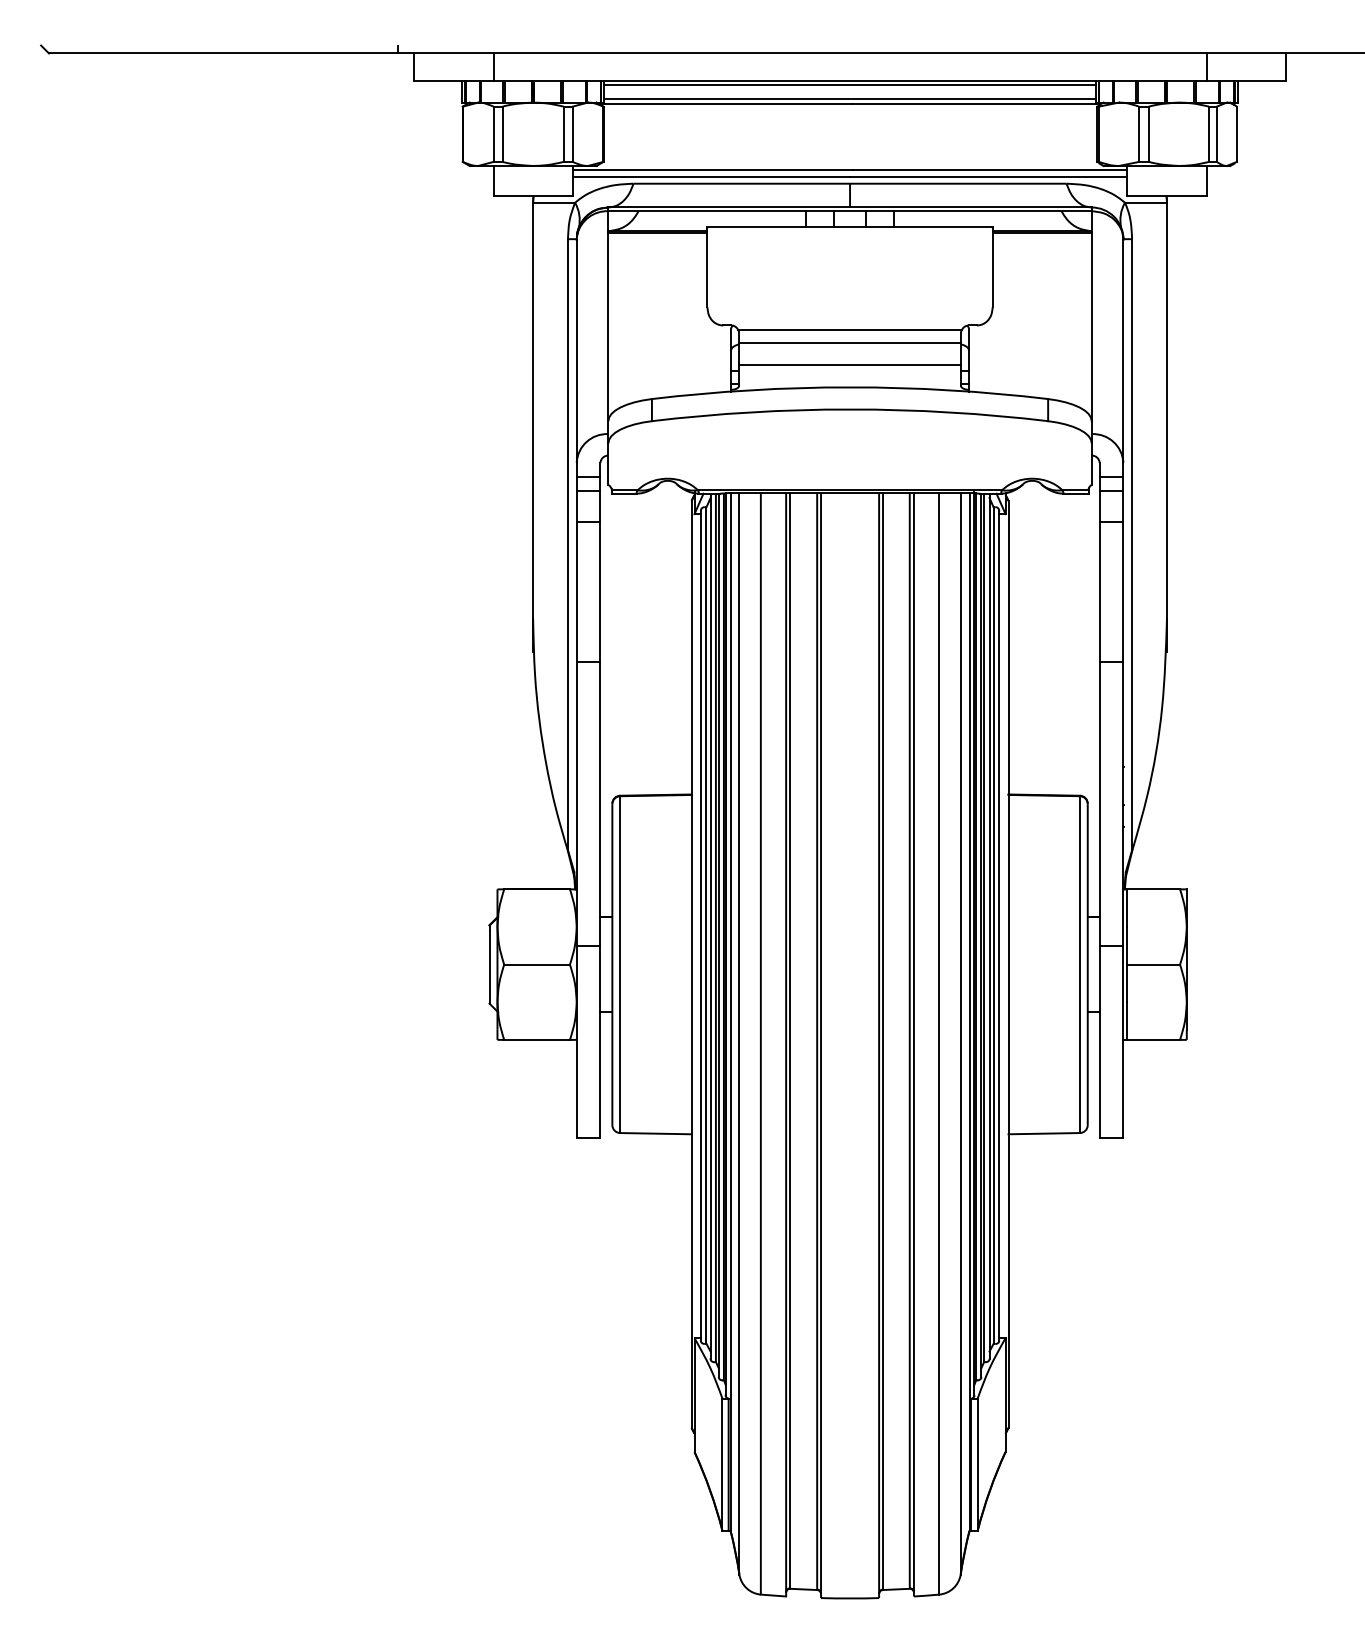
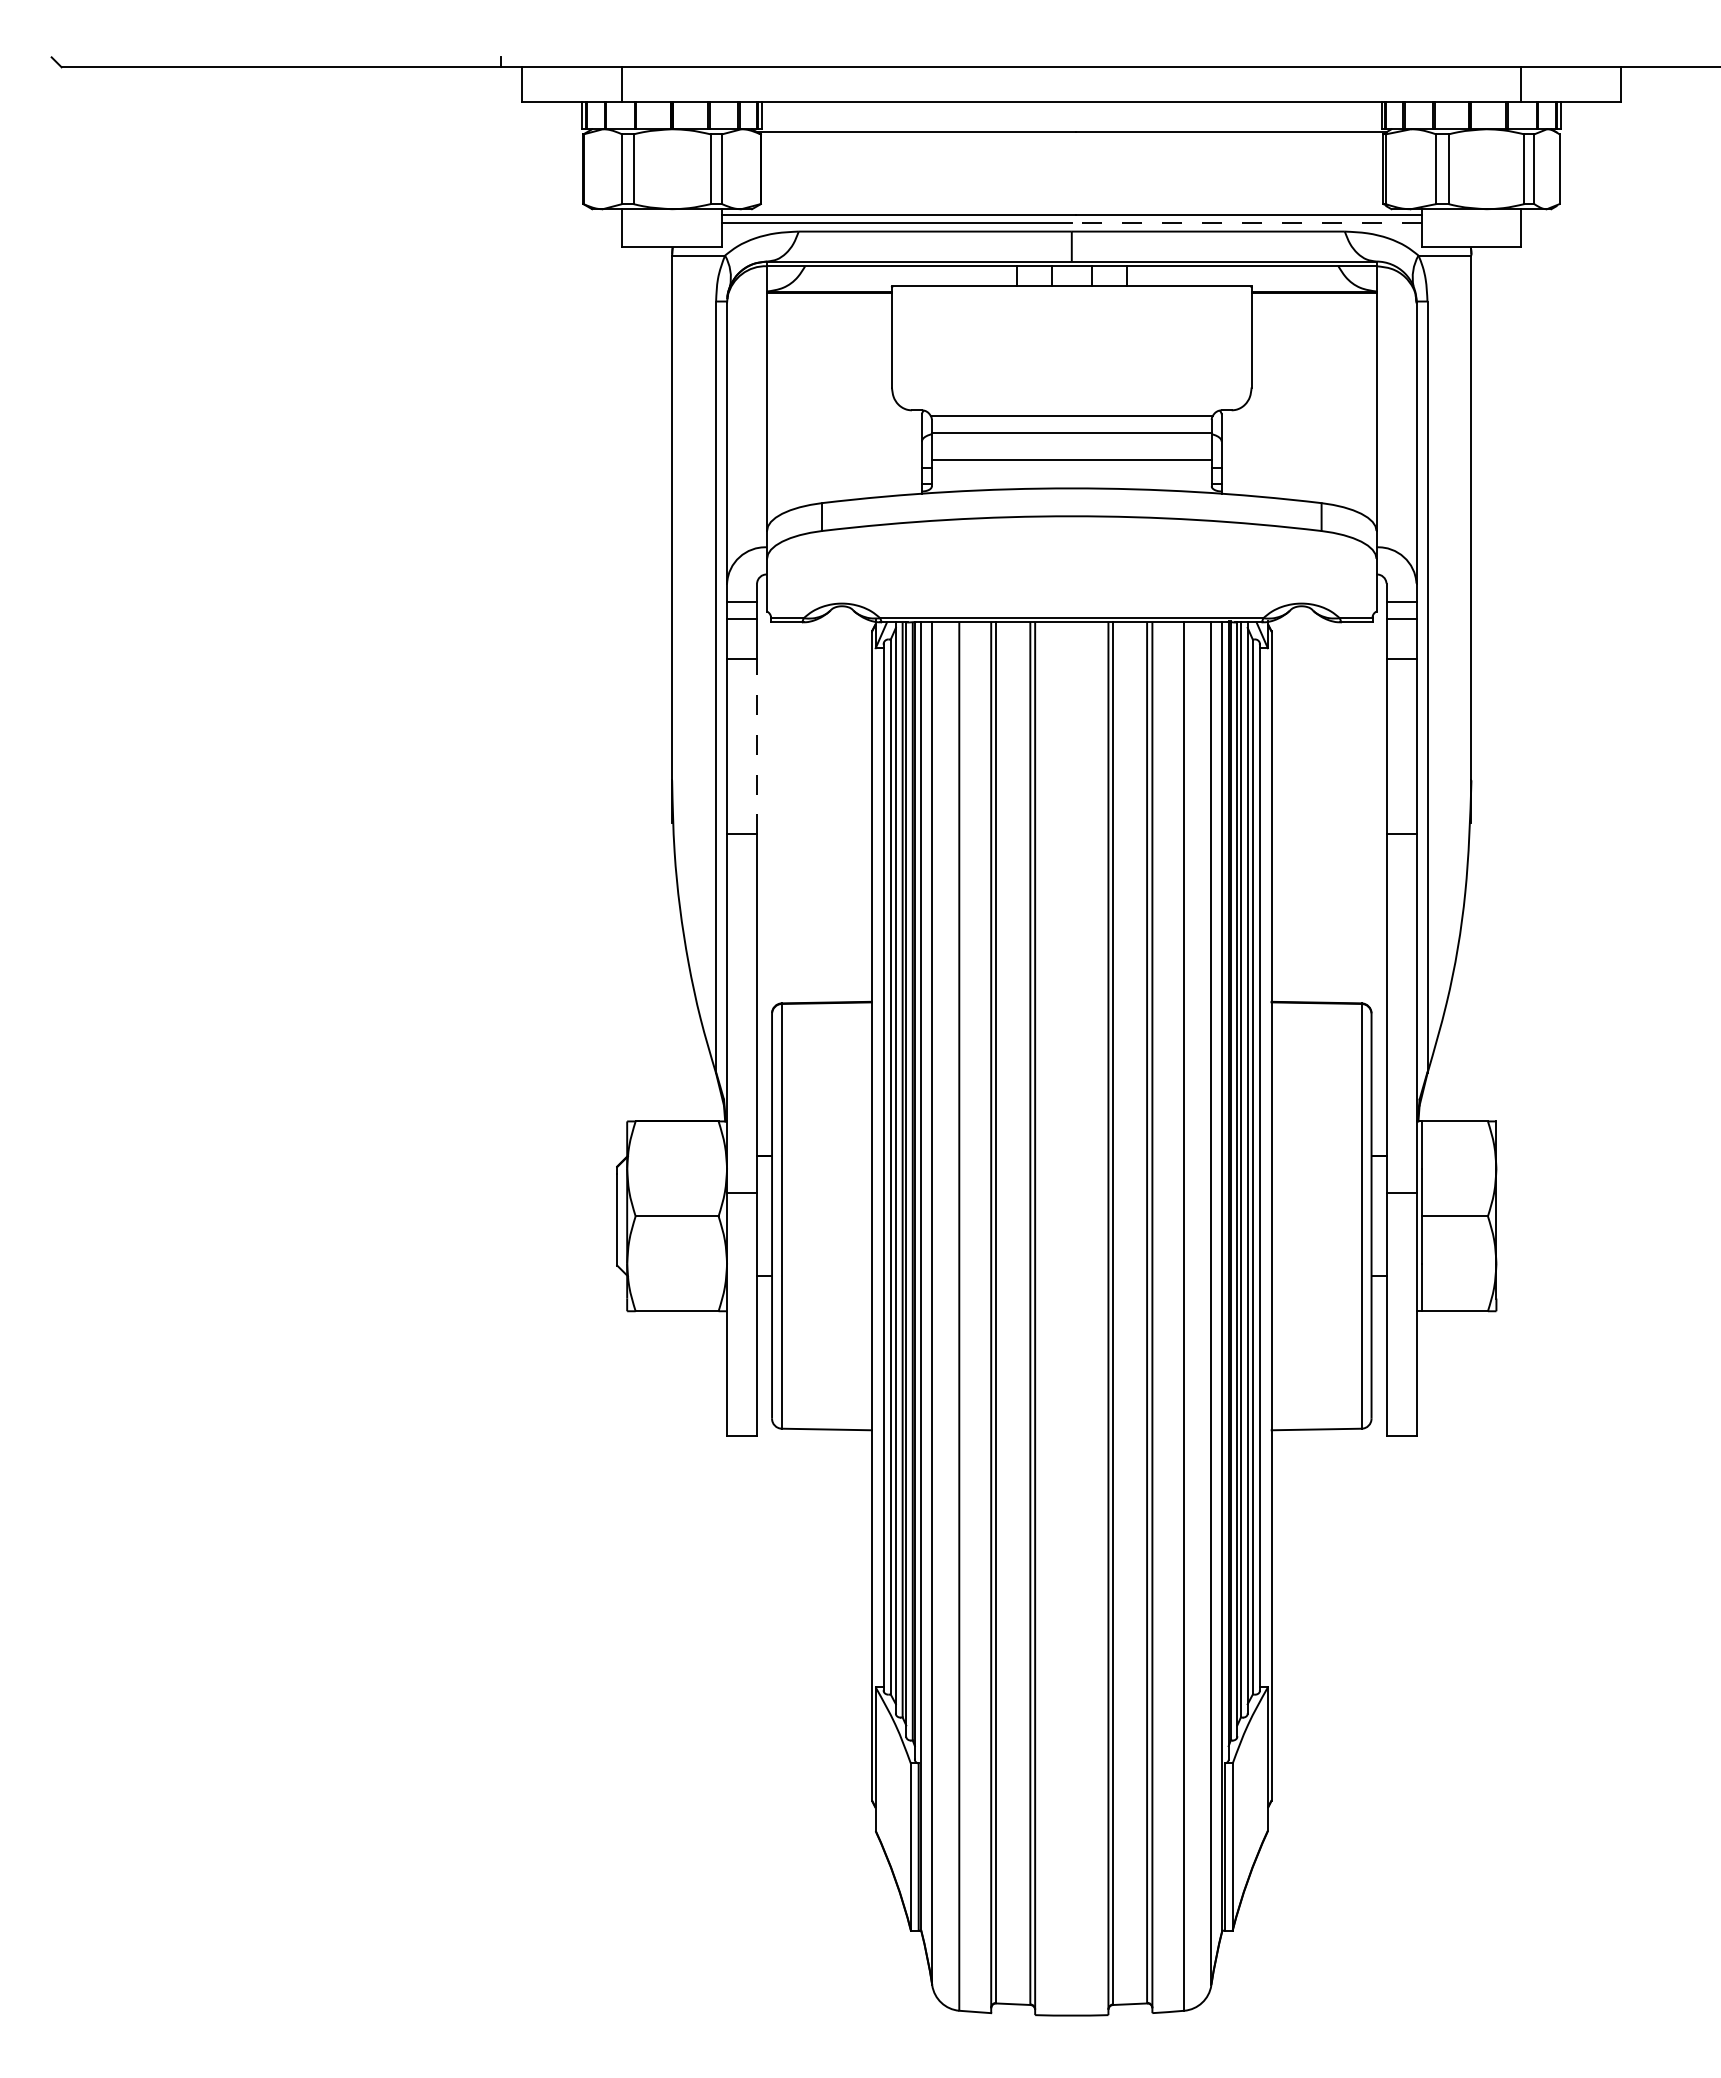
line: (849, 85) -> (1071, 107), removed
line: (849, 98) -> (1071, 124), removed
line: (988, 177) -> (1246, 223), solid -> dashed
line: (600, 592) -> (757, 746), solid -> dashed

